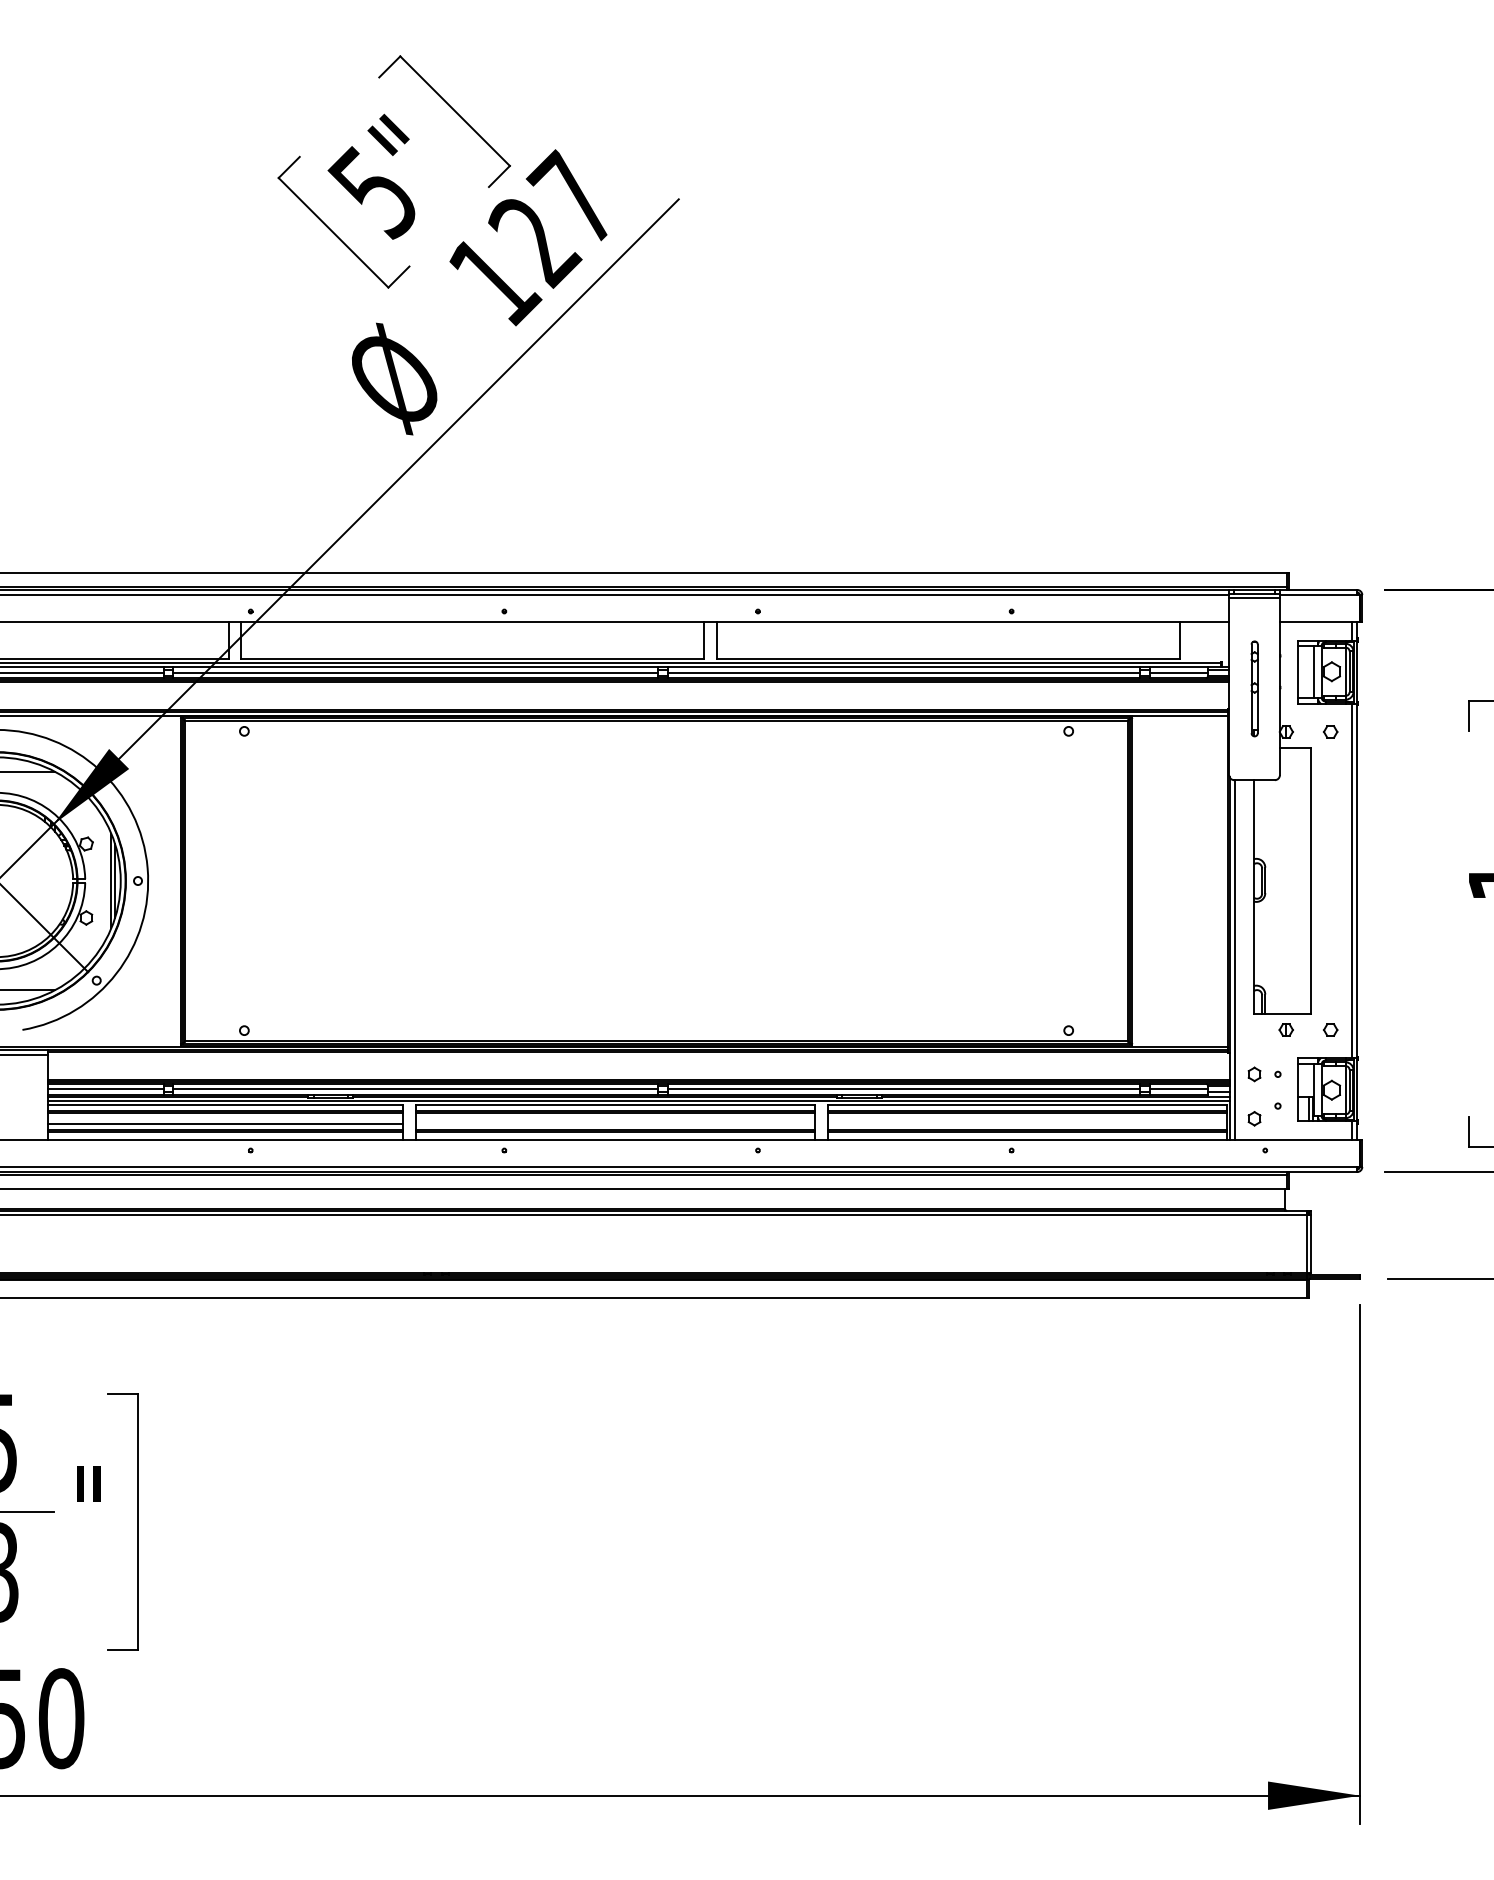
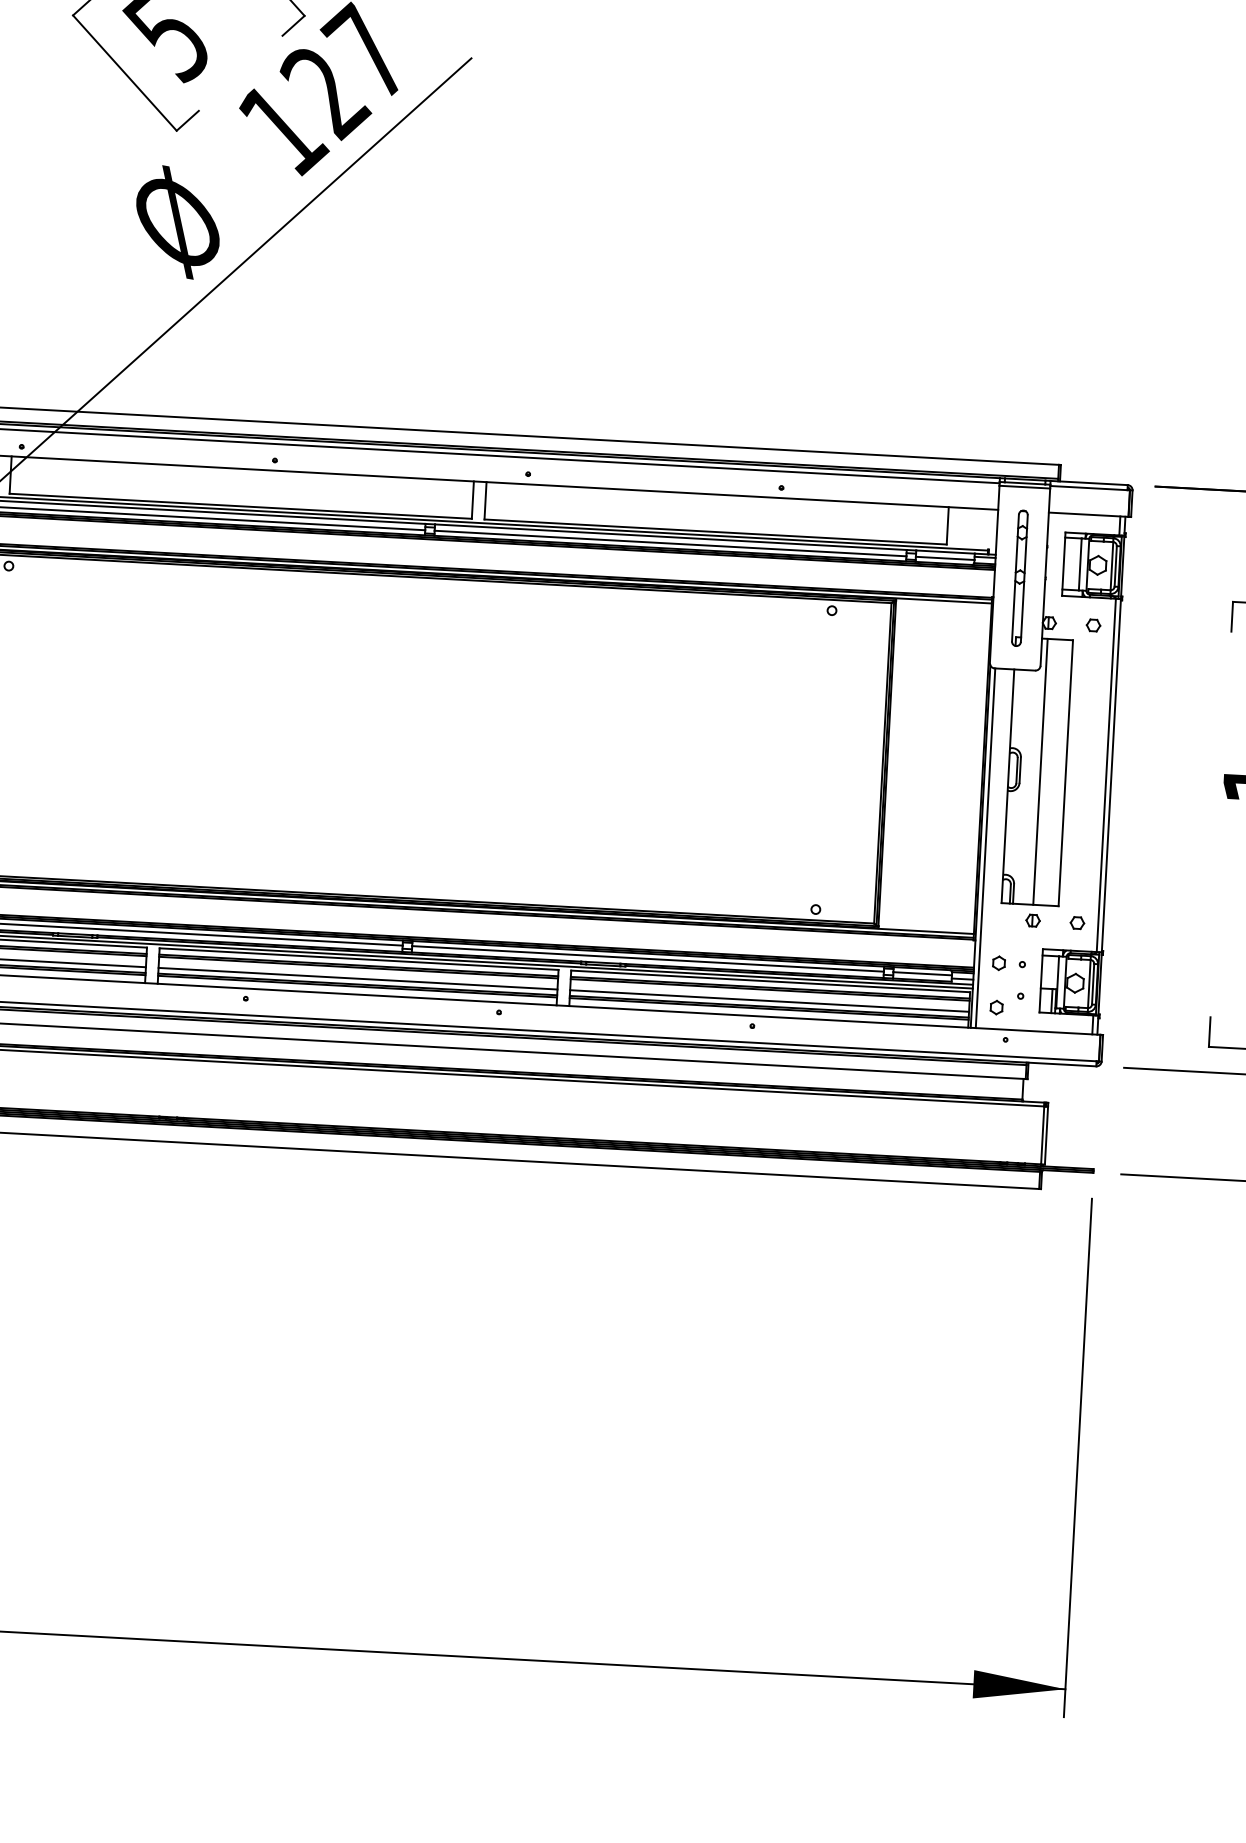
part: (1254, 688) -> (1019, 577), size x1.43
line: (1285, 880) -> (1040, 771), added
line: (615, 1124) -> (358, 978), added
line: (1027, 1124) -> (769, 1001), added

